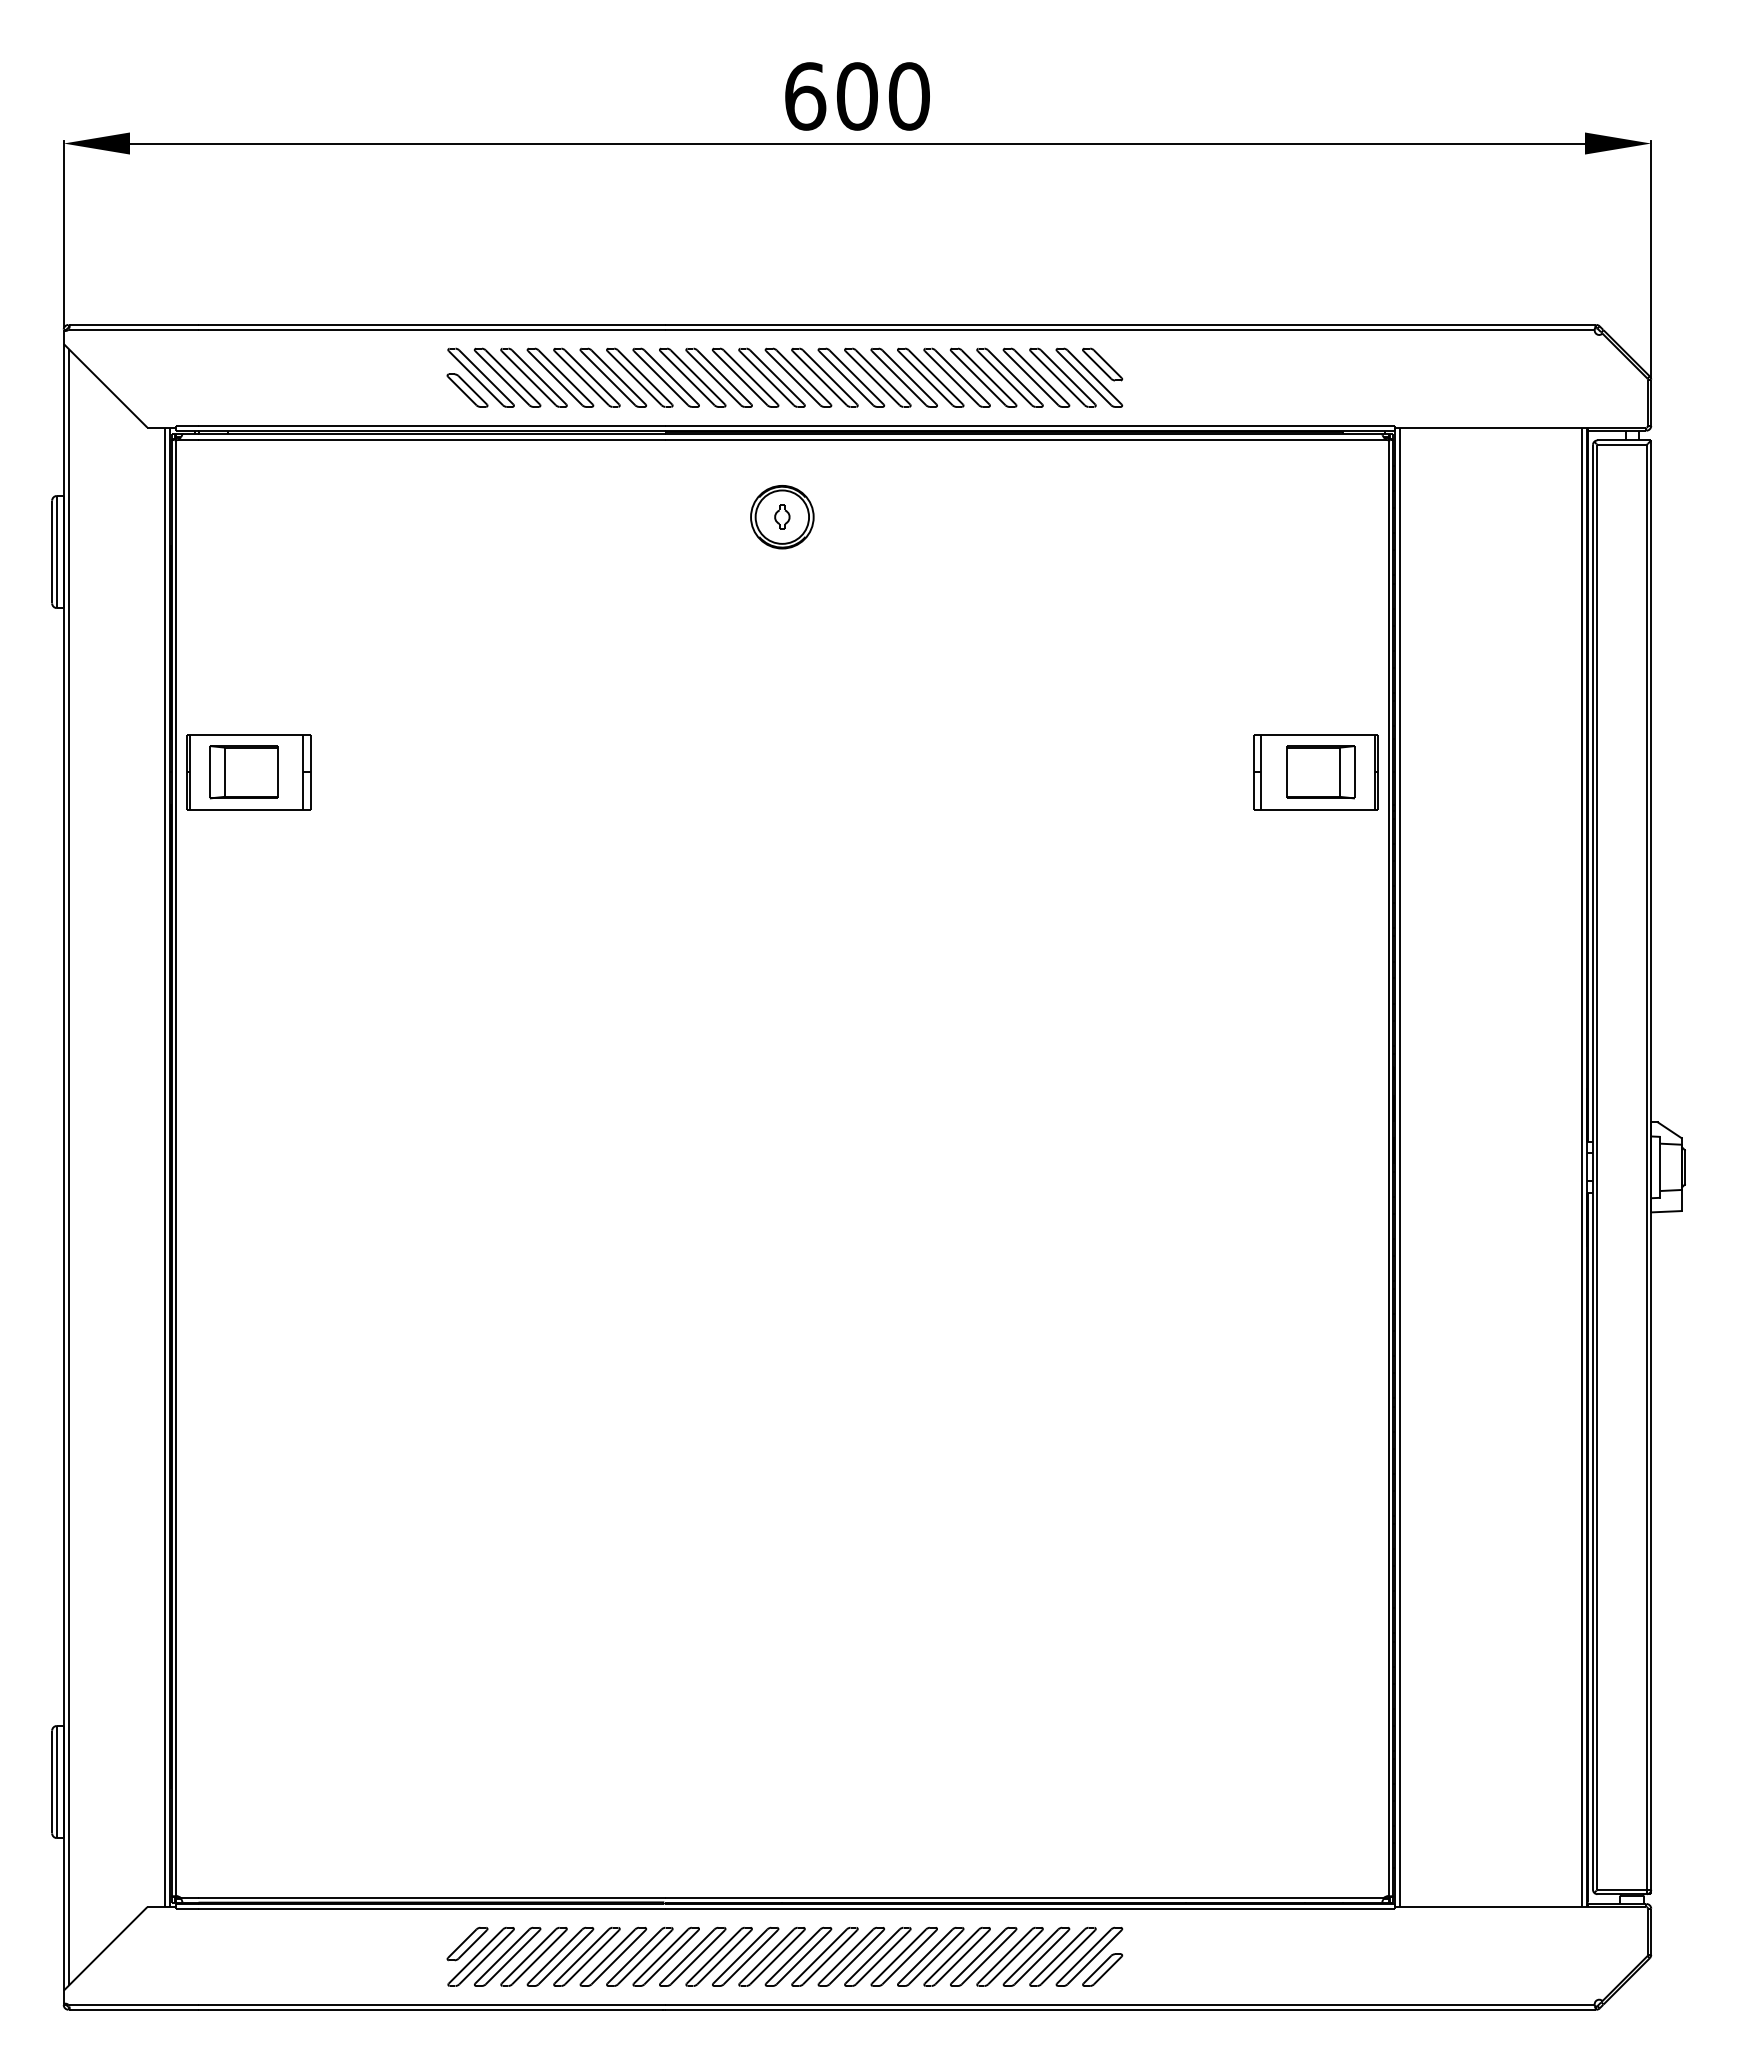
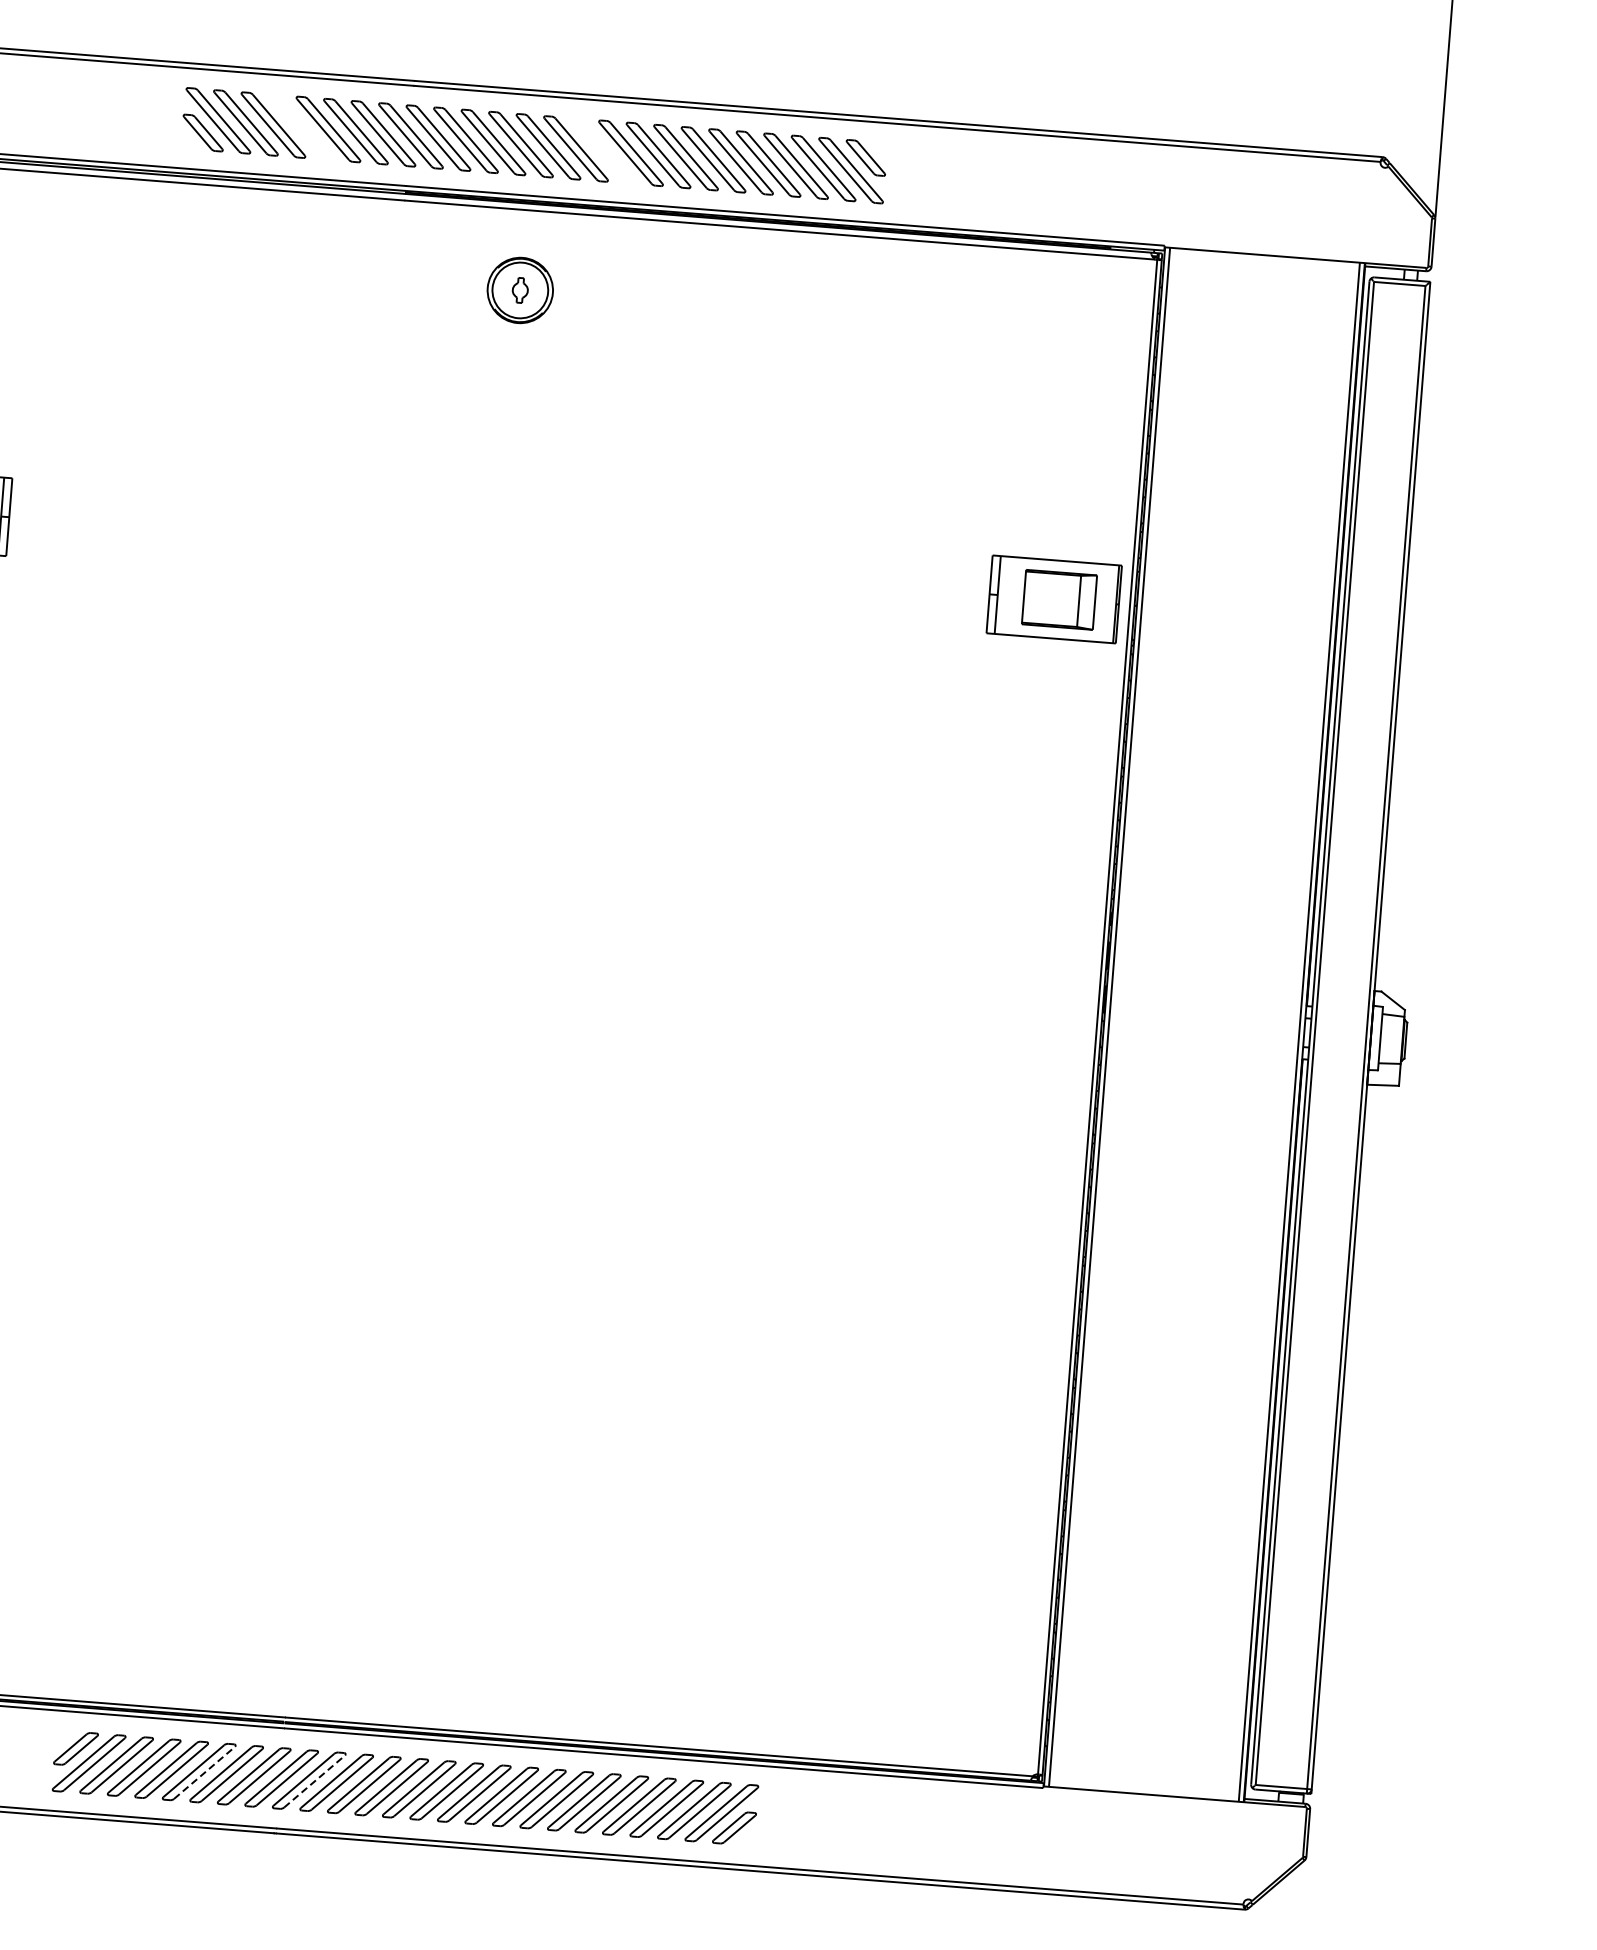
part: (560, 377) -> (300, 127), removed
part: (851, 377) -> (603, 150), removed
line: (592, 1956) -> (205, 1772), solid -> dashed
line: (698, 1956) -> (315, 1780), solid -> dashed

